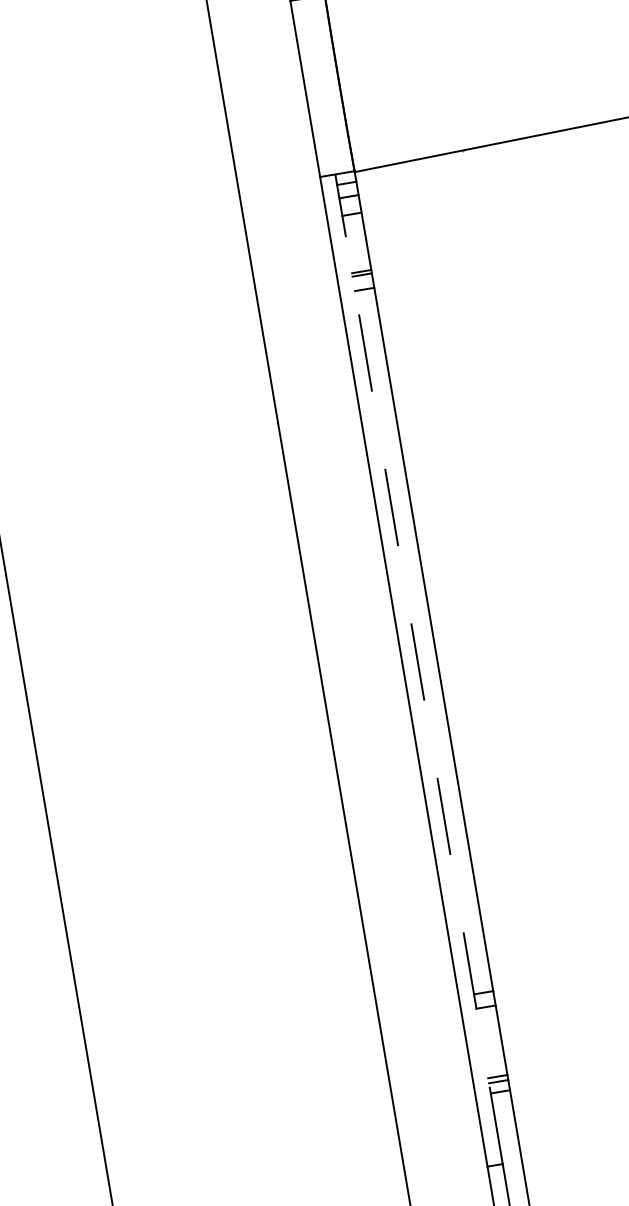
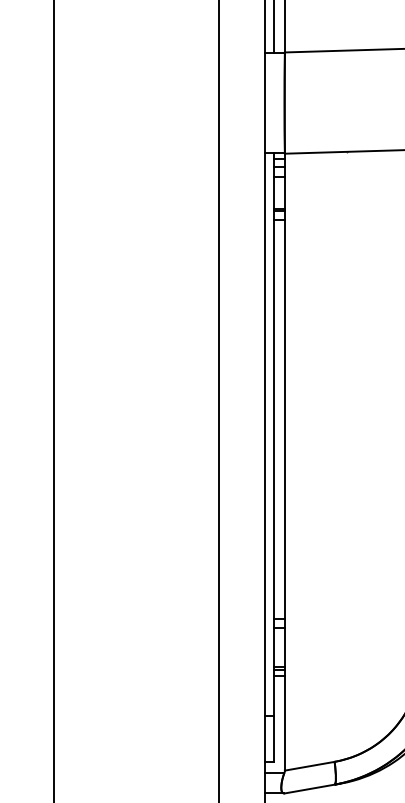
line: (418, 669) -> (273, 434), dashed -> solid

